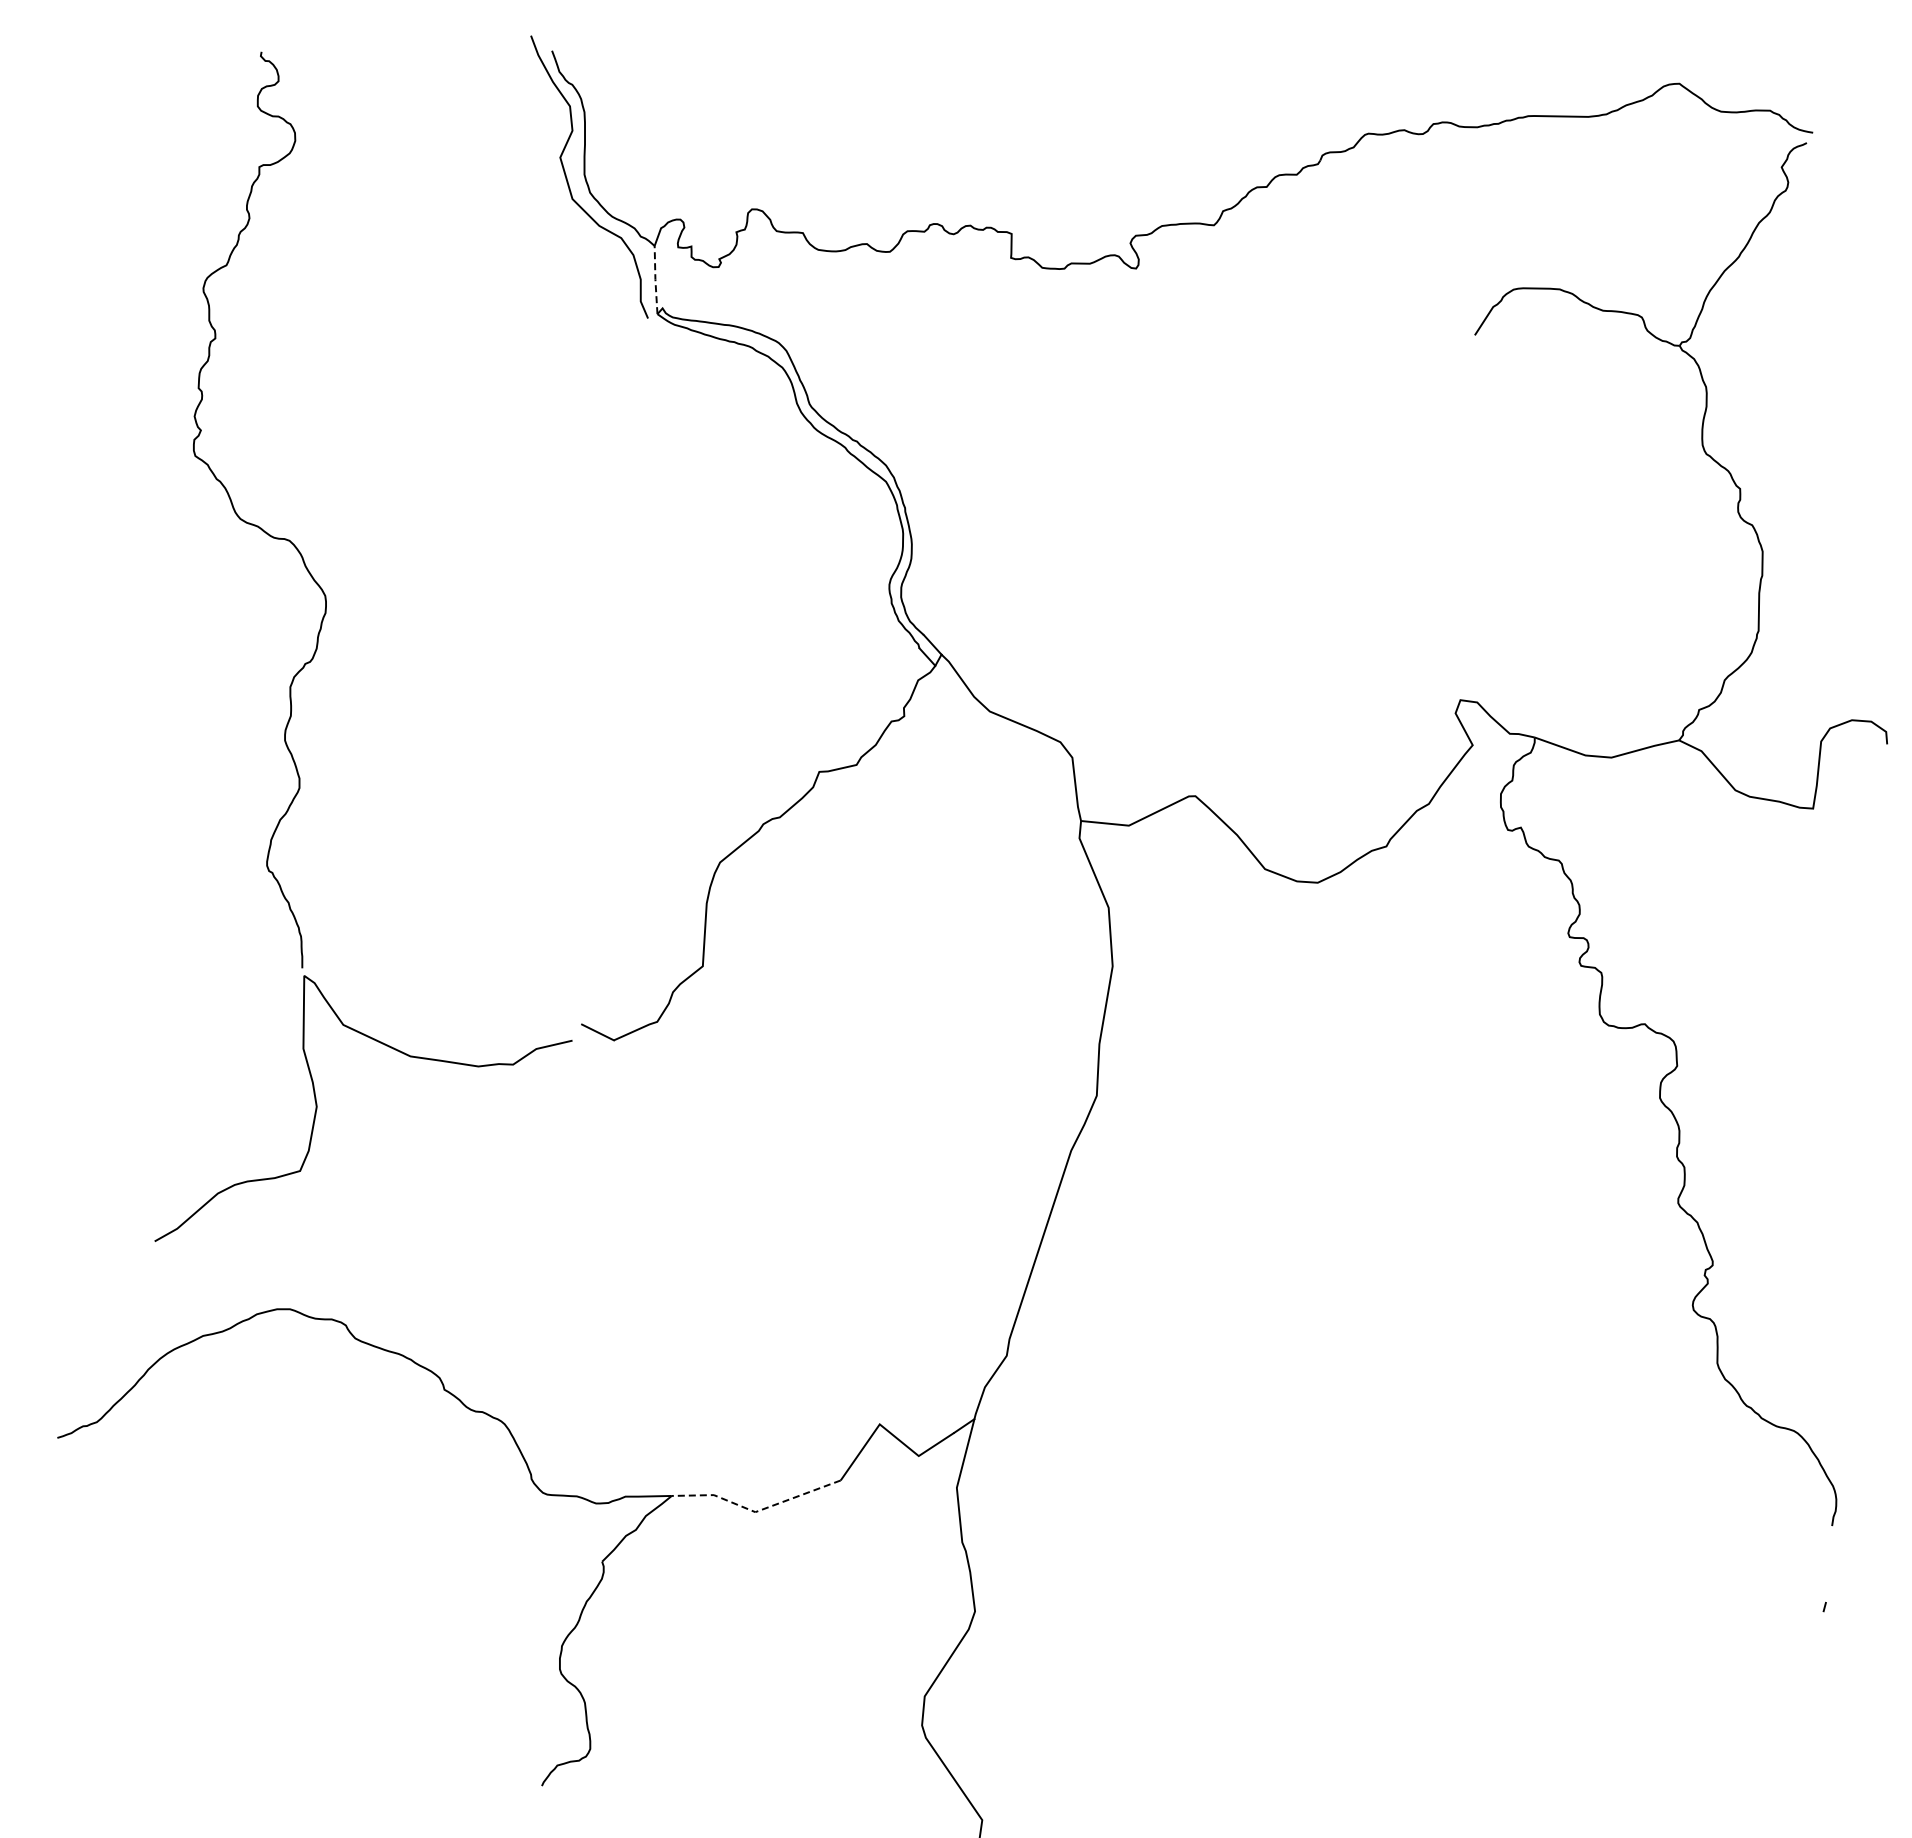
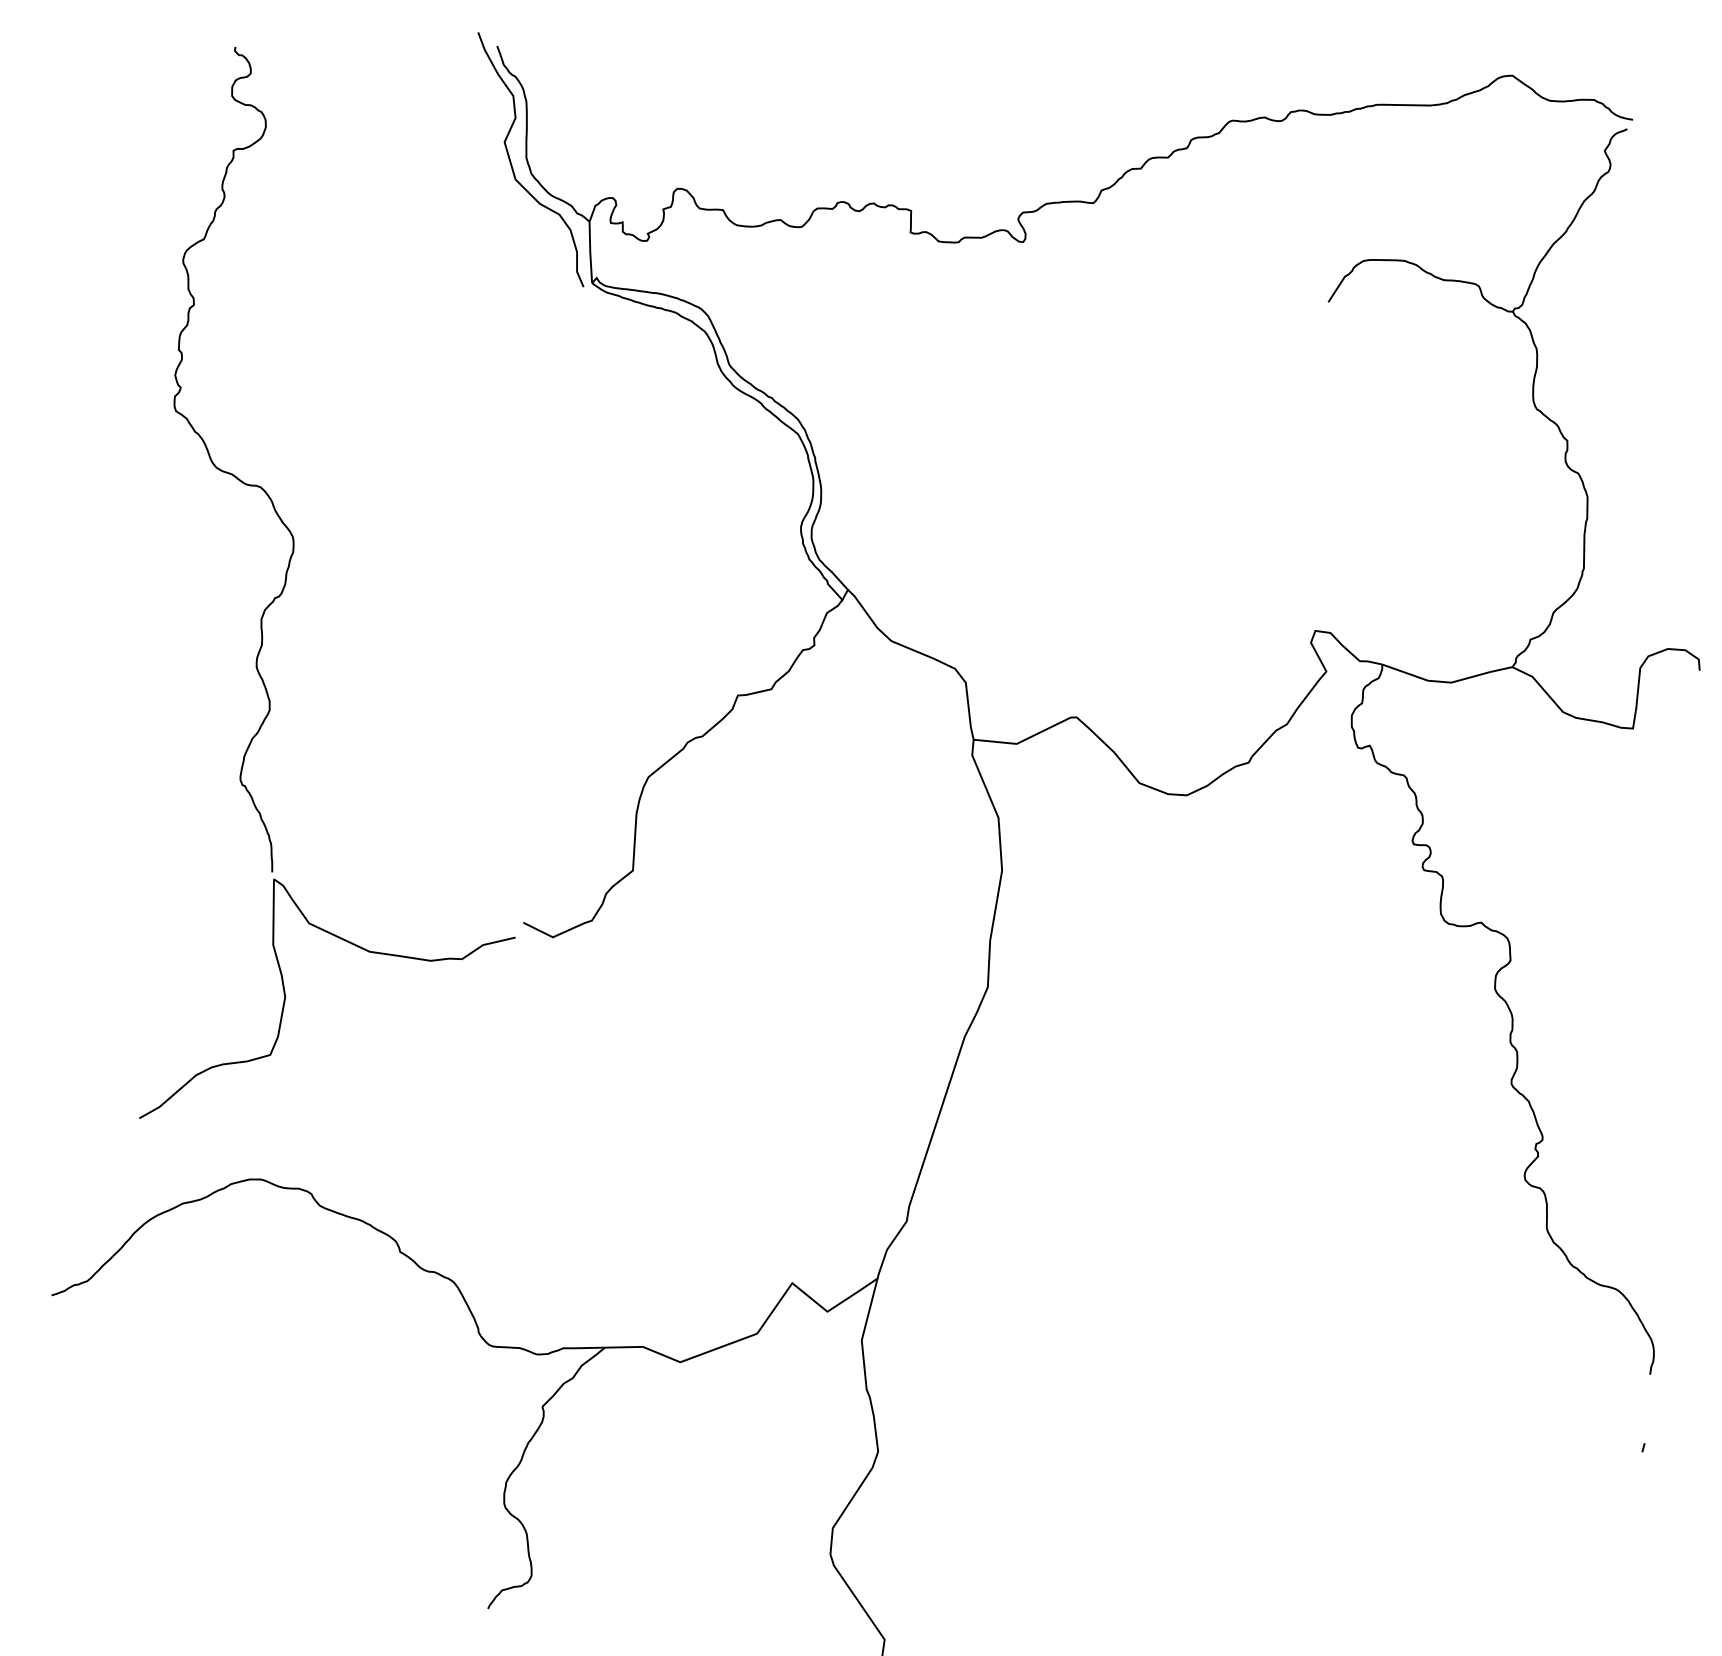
line: (655, 279) -> (590, 252), dashed -> solid
line: (756, 1511) -> (681, 1361), dashed -> solid

